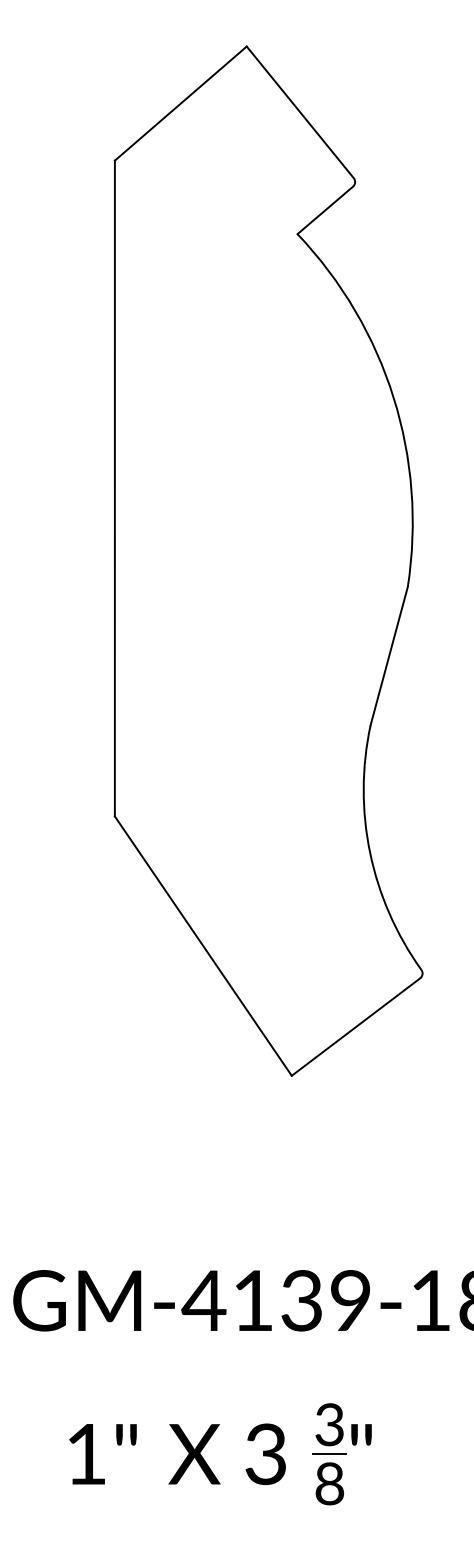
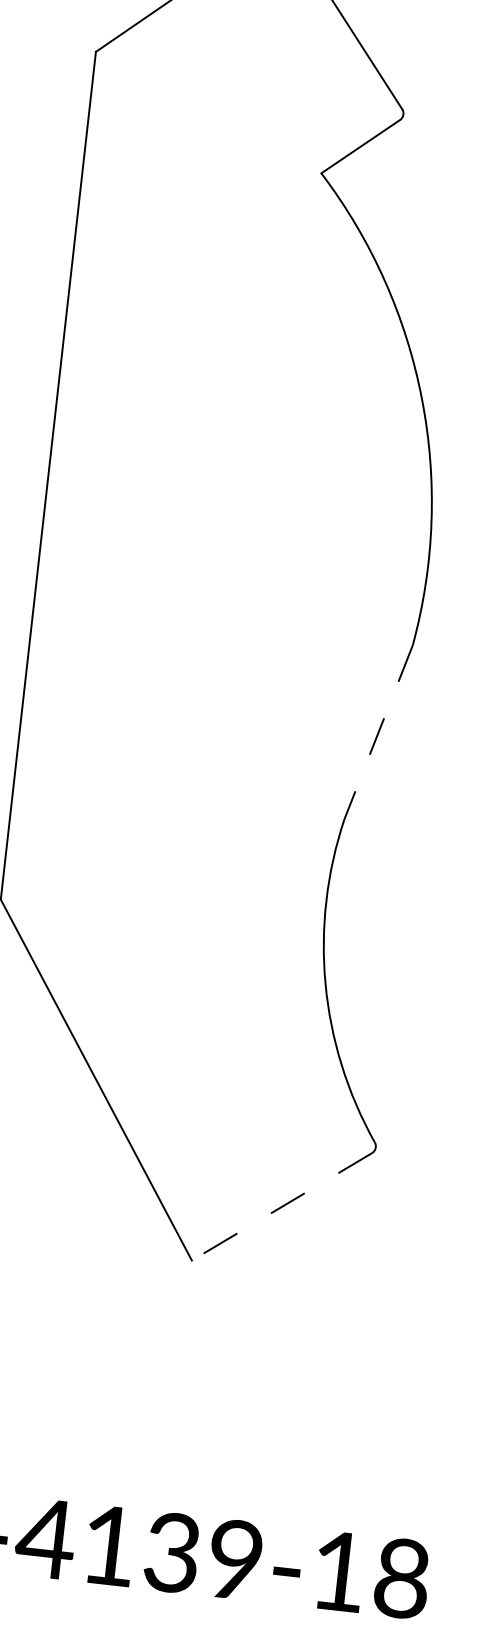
line: (389, 656) -> (379, 732), solid -> dashed
line: (356, 1027) -> (282, 1207), solid -> dashed

